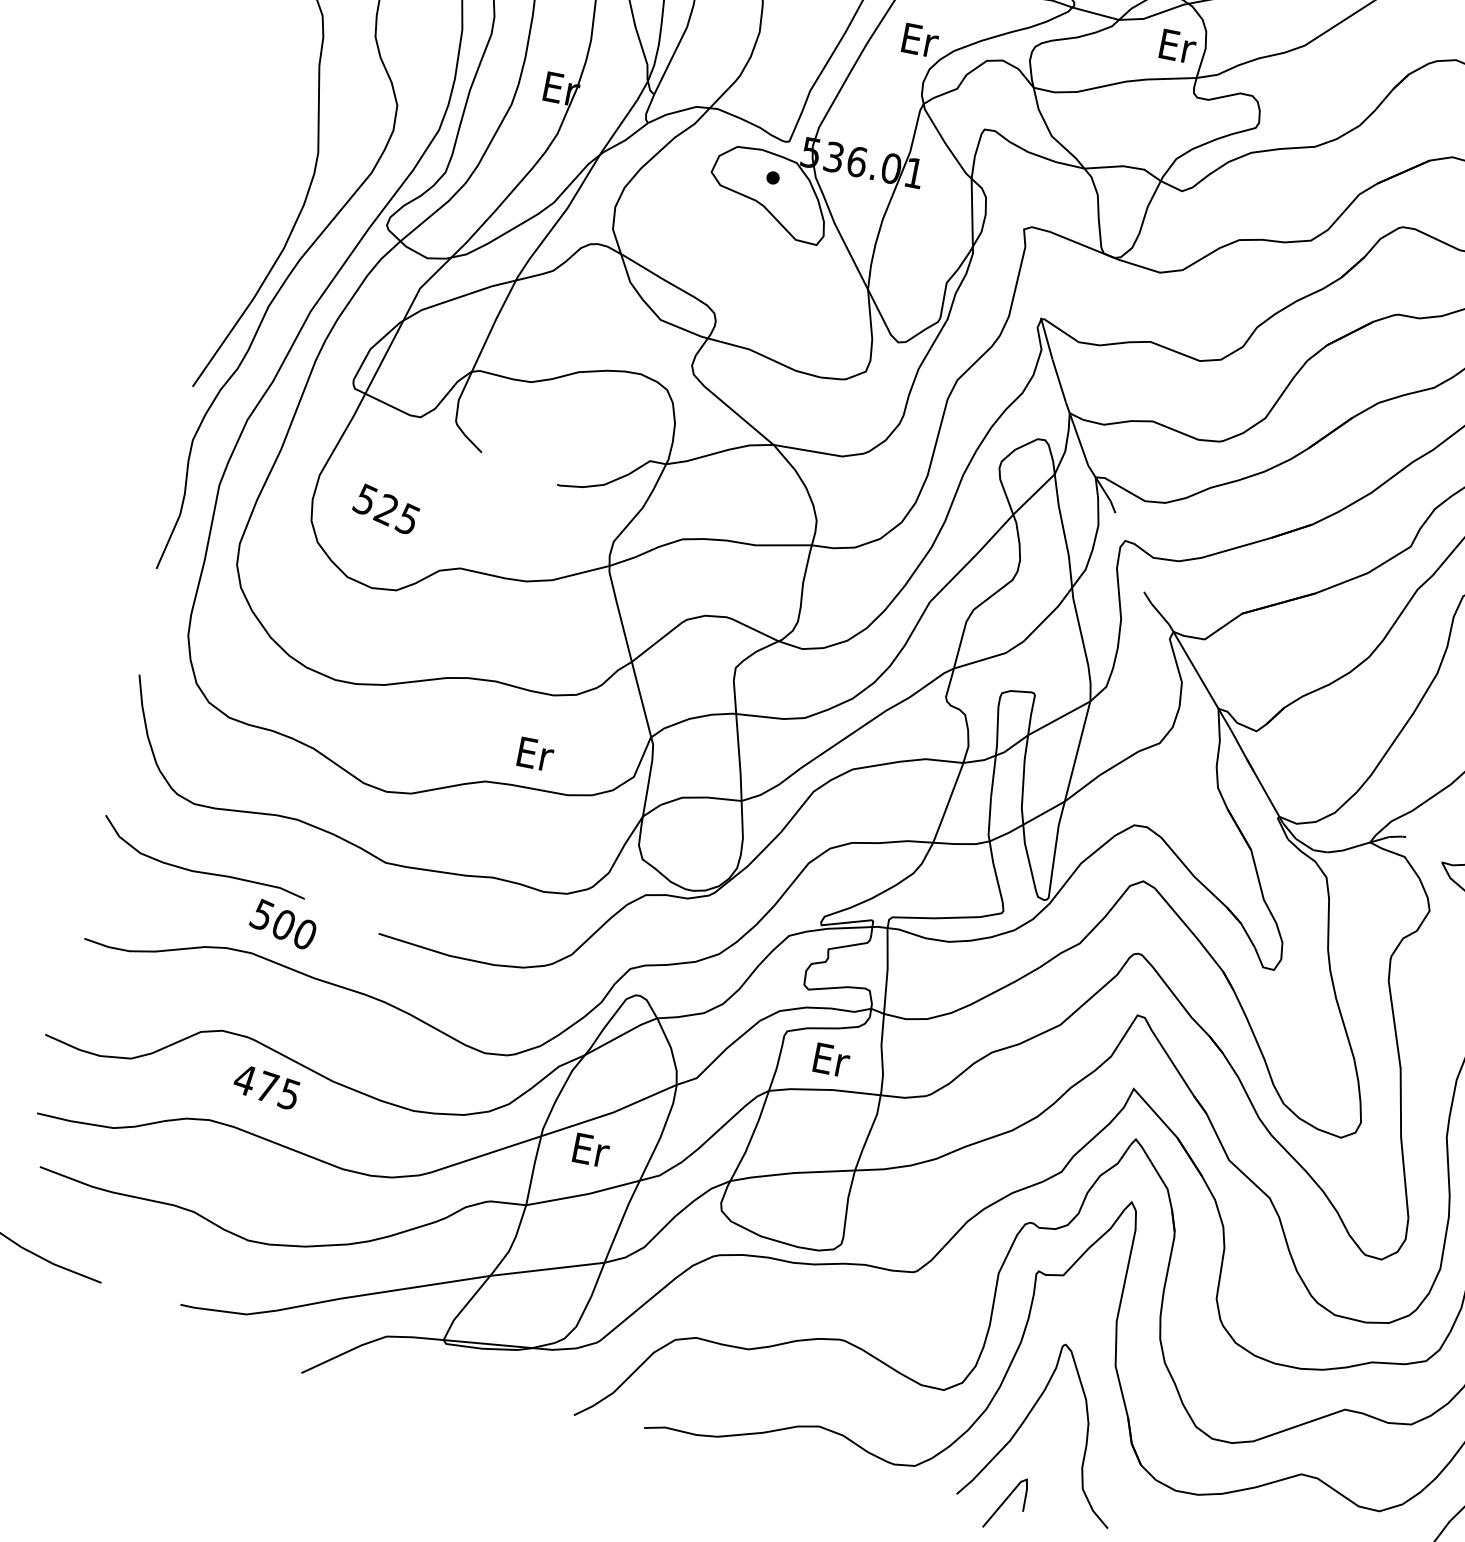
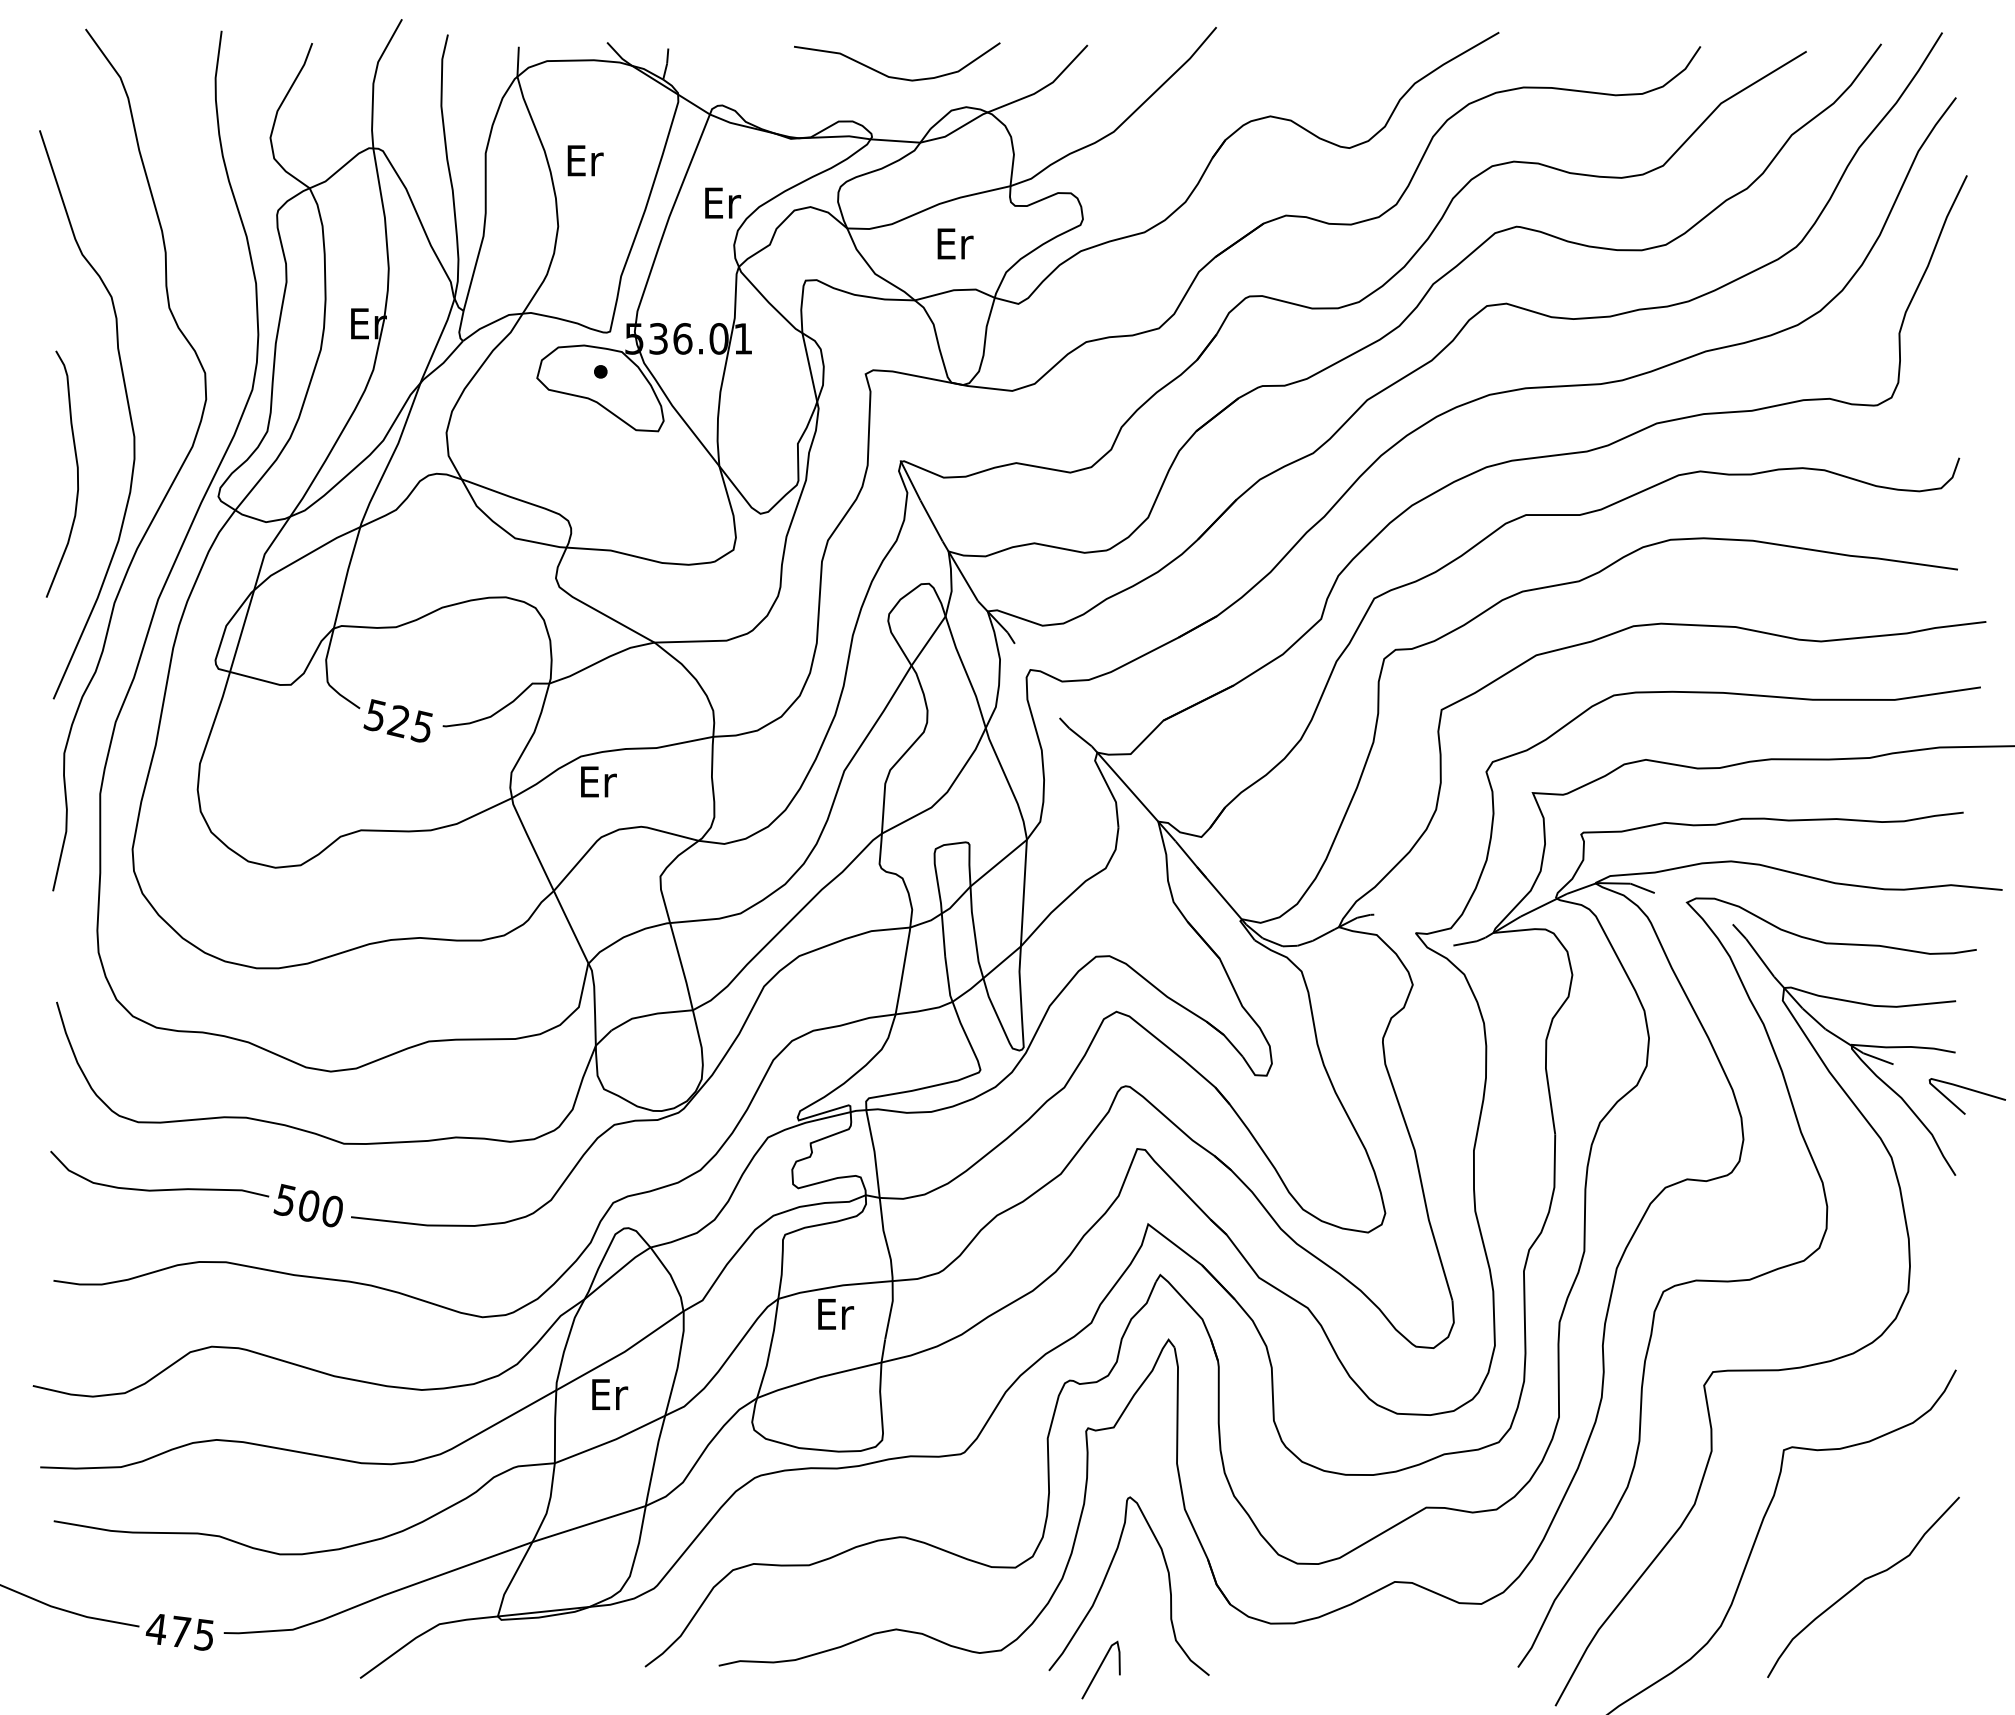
text: (1178, 46) -> (955, 243), moved
curve: (257, 176) -> (77, 473), added
text: (385, 508) -> (397, 720), moved
text: (535, 753) -> (598, 781), moved
text: (282, 924) -> (307, 1205), moved
text: (832, 1060) -> (836, 1314), moved
text: (266, 1087) -> (179, 1632), moved

